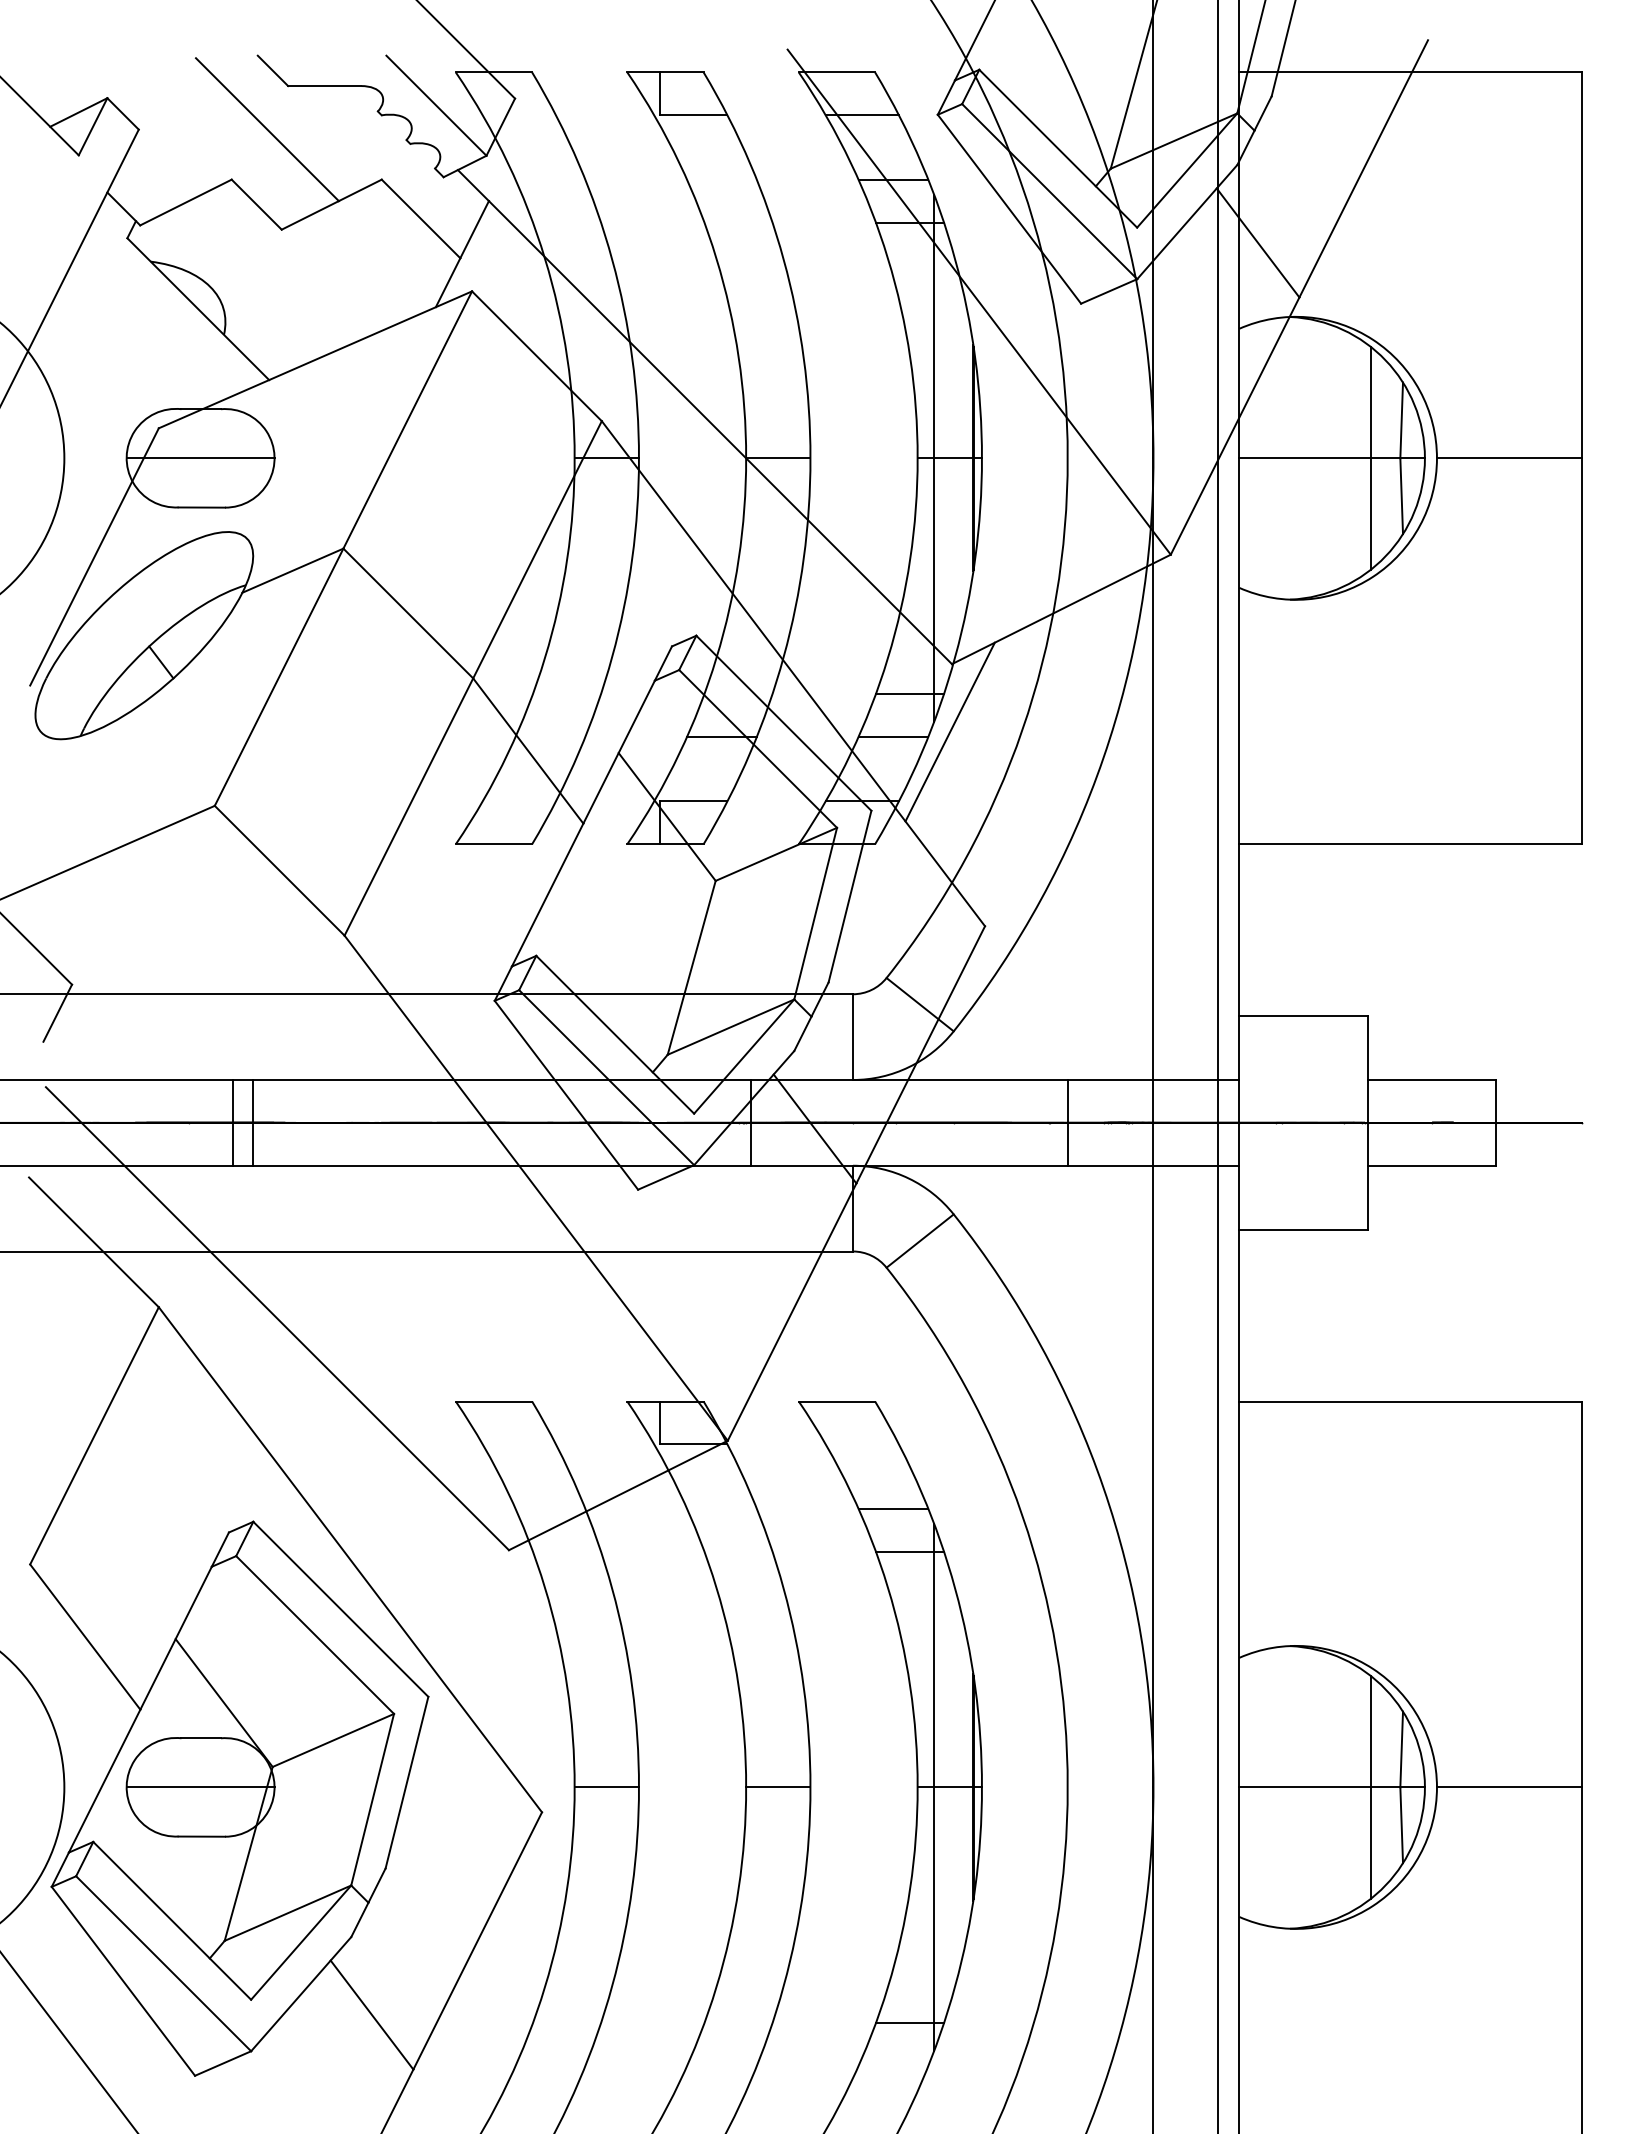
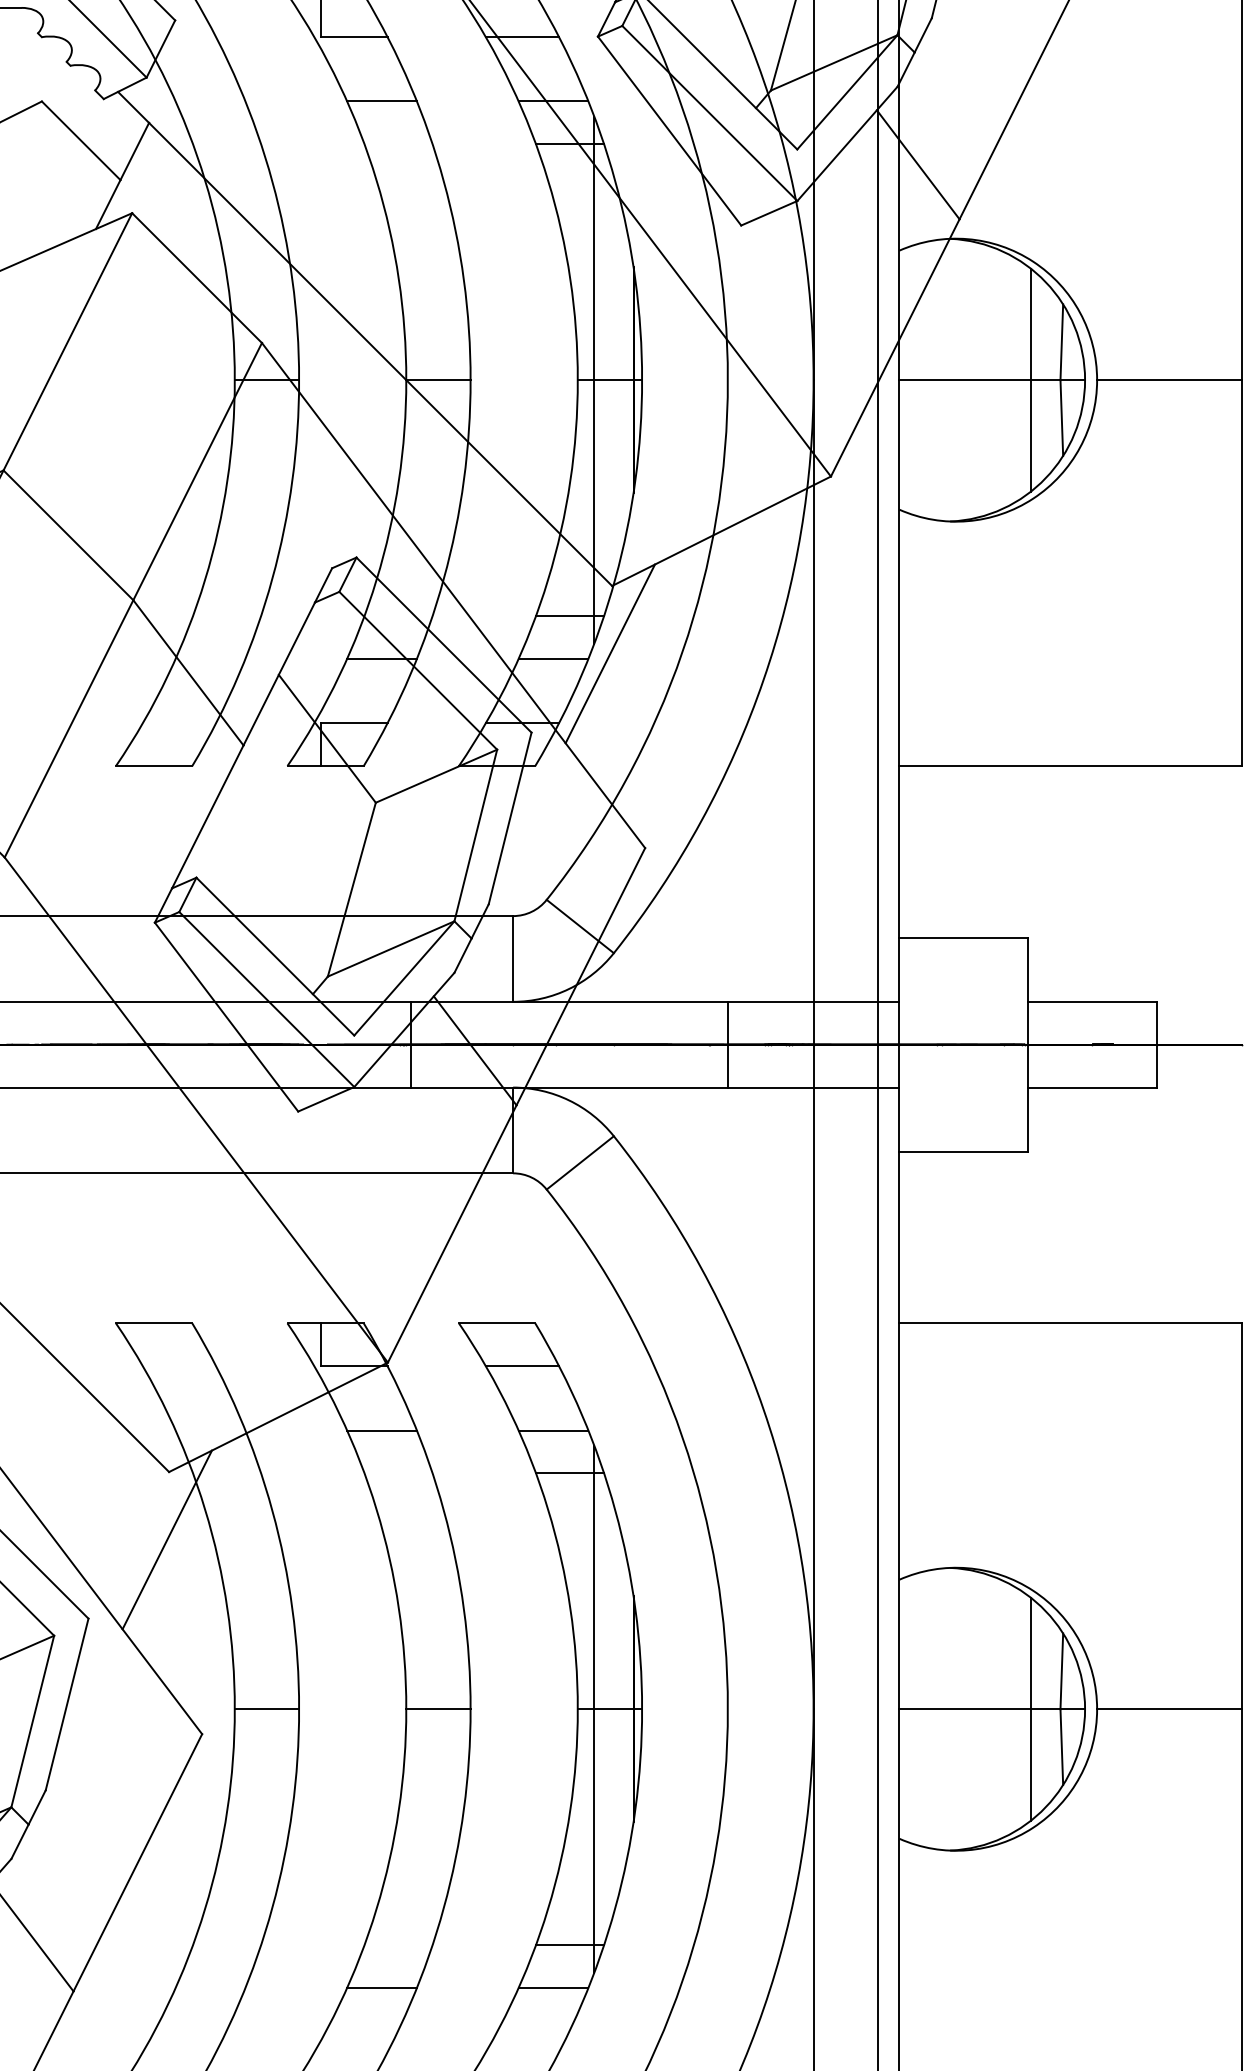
line: (721, 179) -> (381, 101), added
line: (861, 1444) -> (521, 1366), added
line: (721, 1508) -> (381, 1430), added
line: (506, 1617) -> (166, 1539), added
line: (721, 2066) -> (381, 1988), added
line: (893, 2066) -> (553, 1988), added

